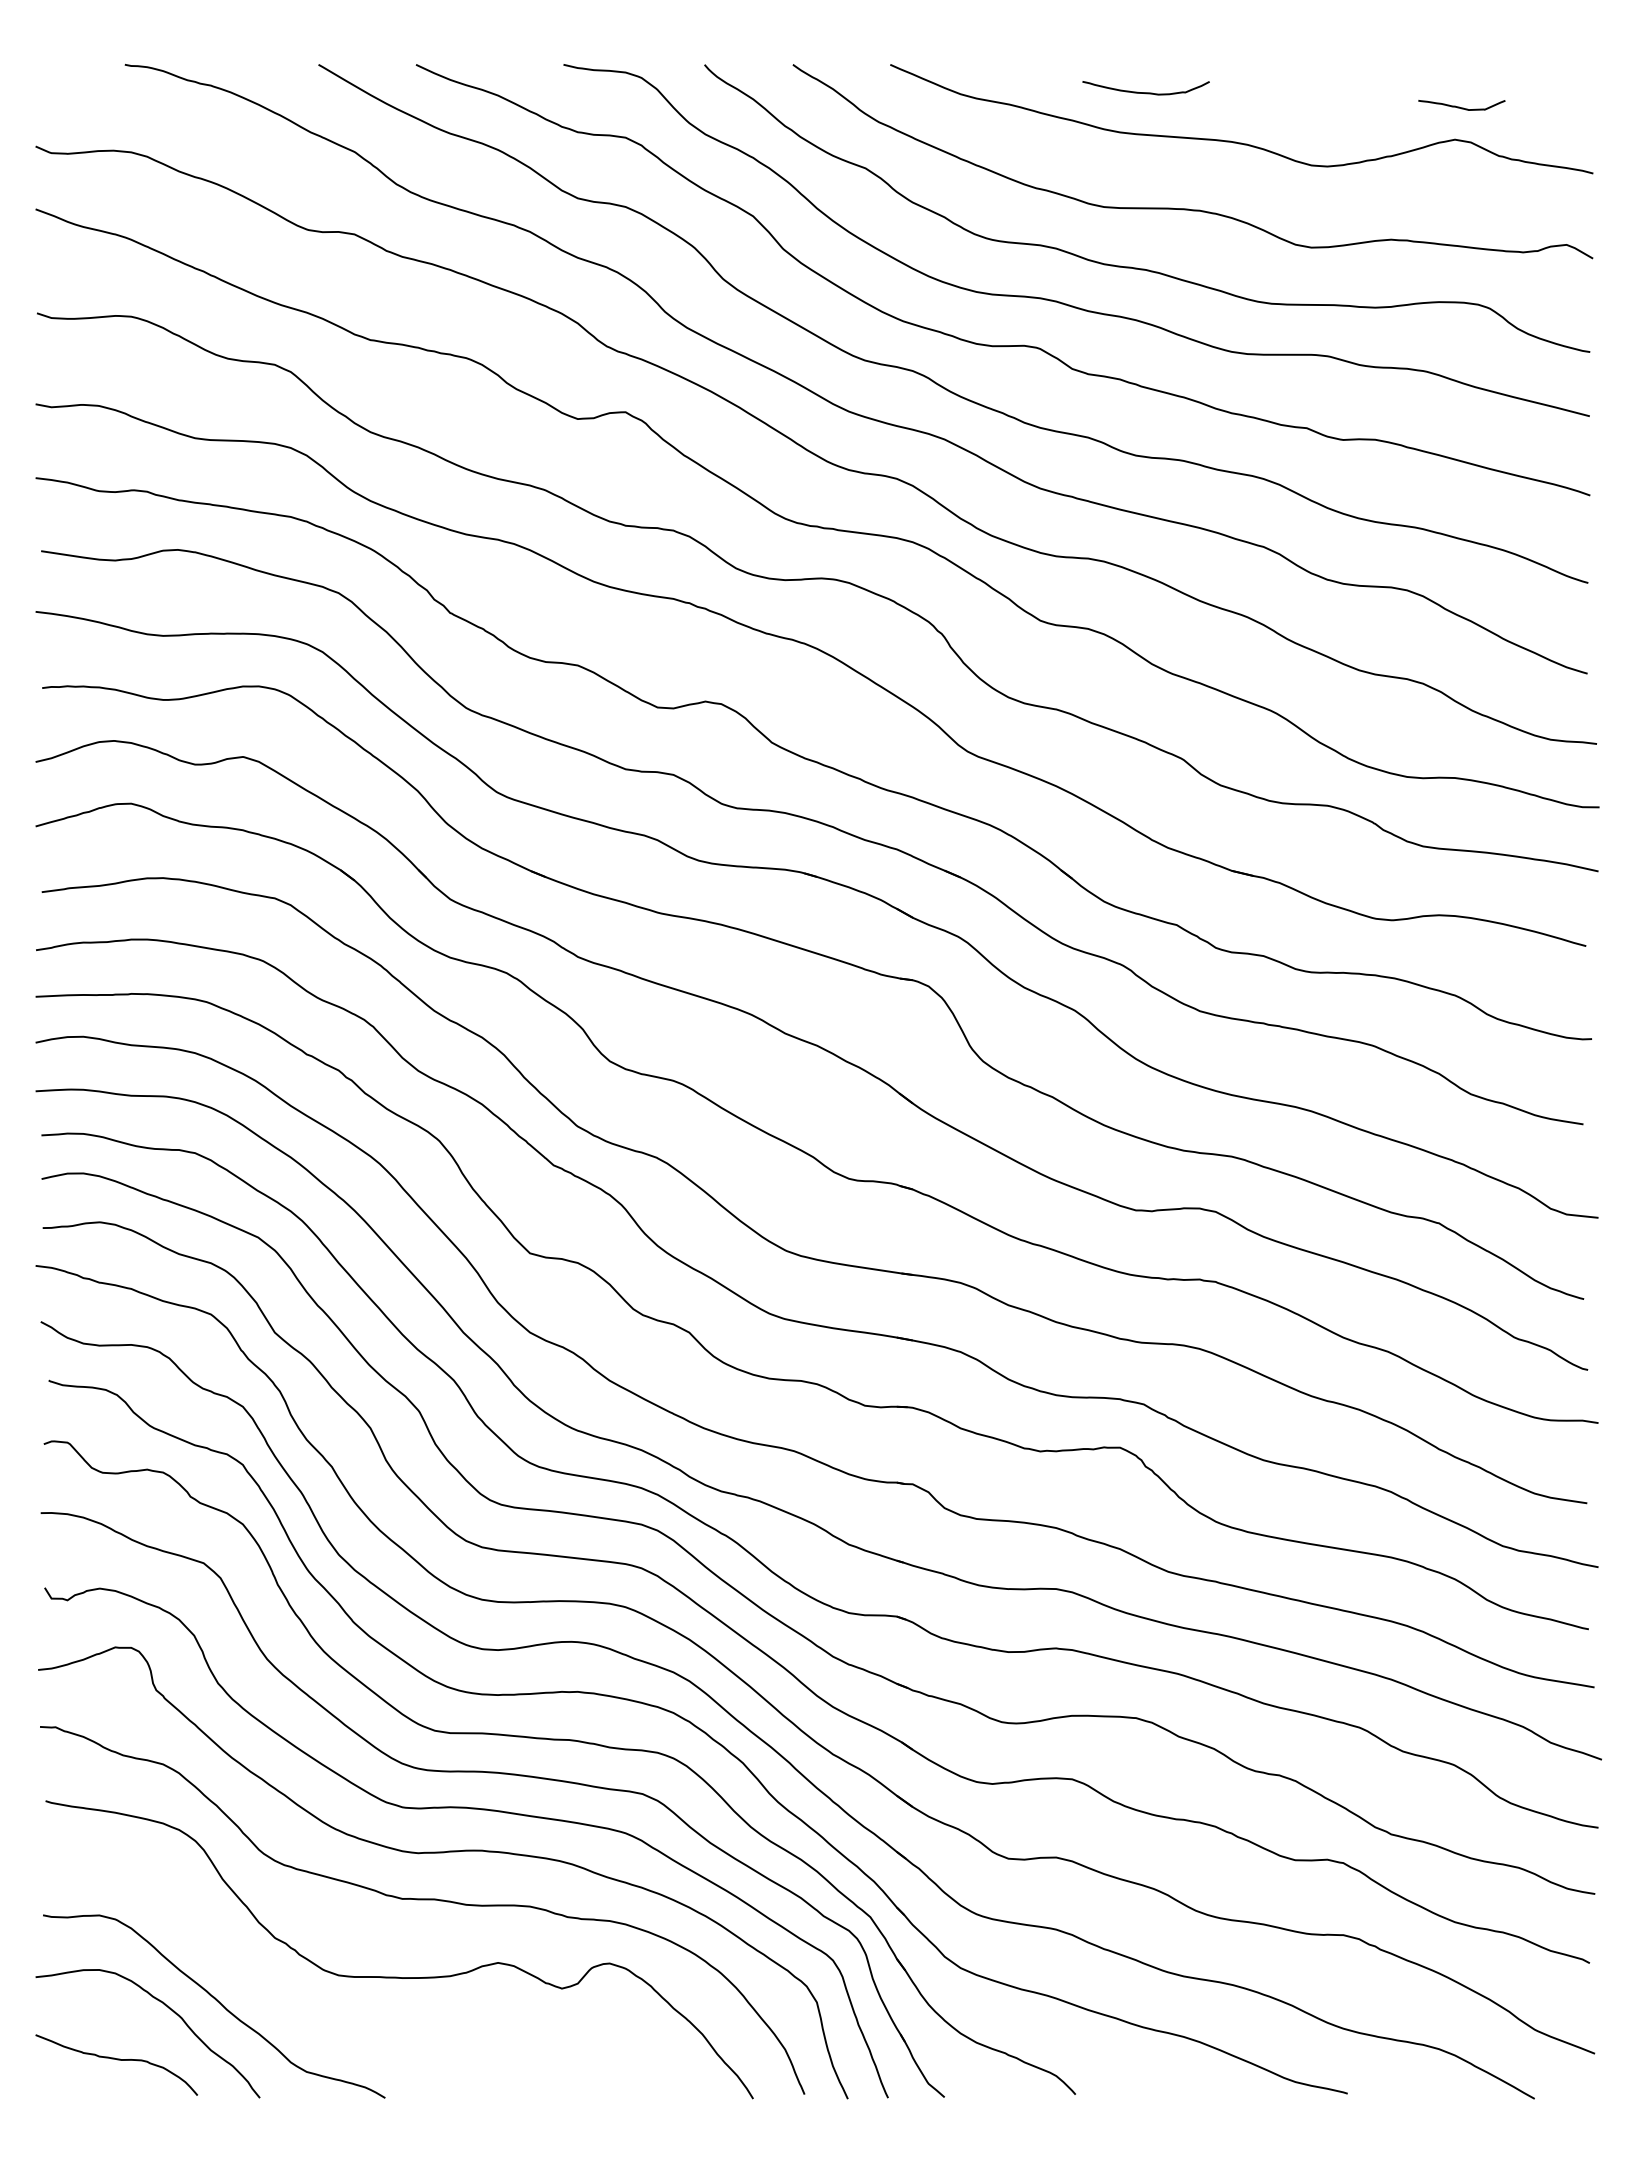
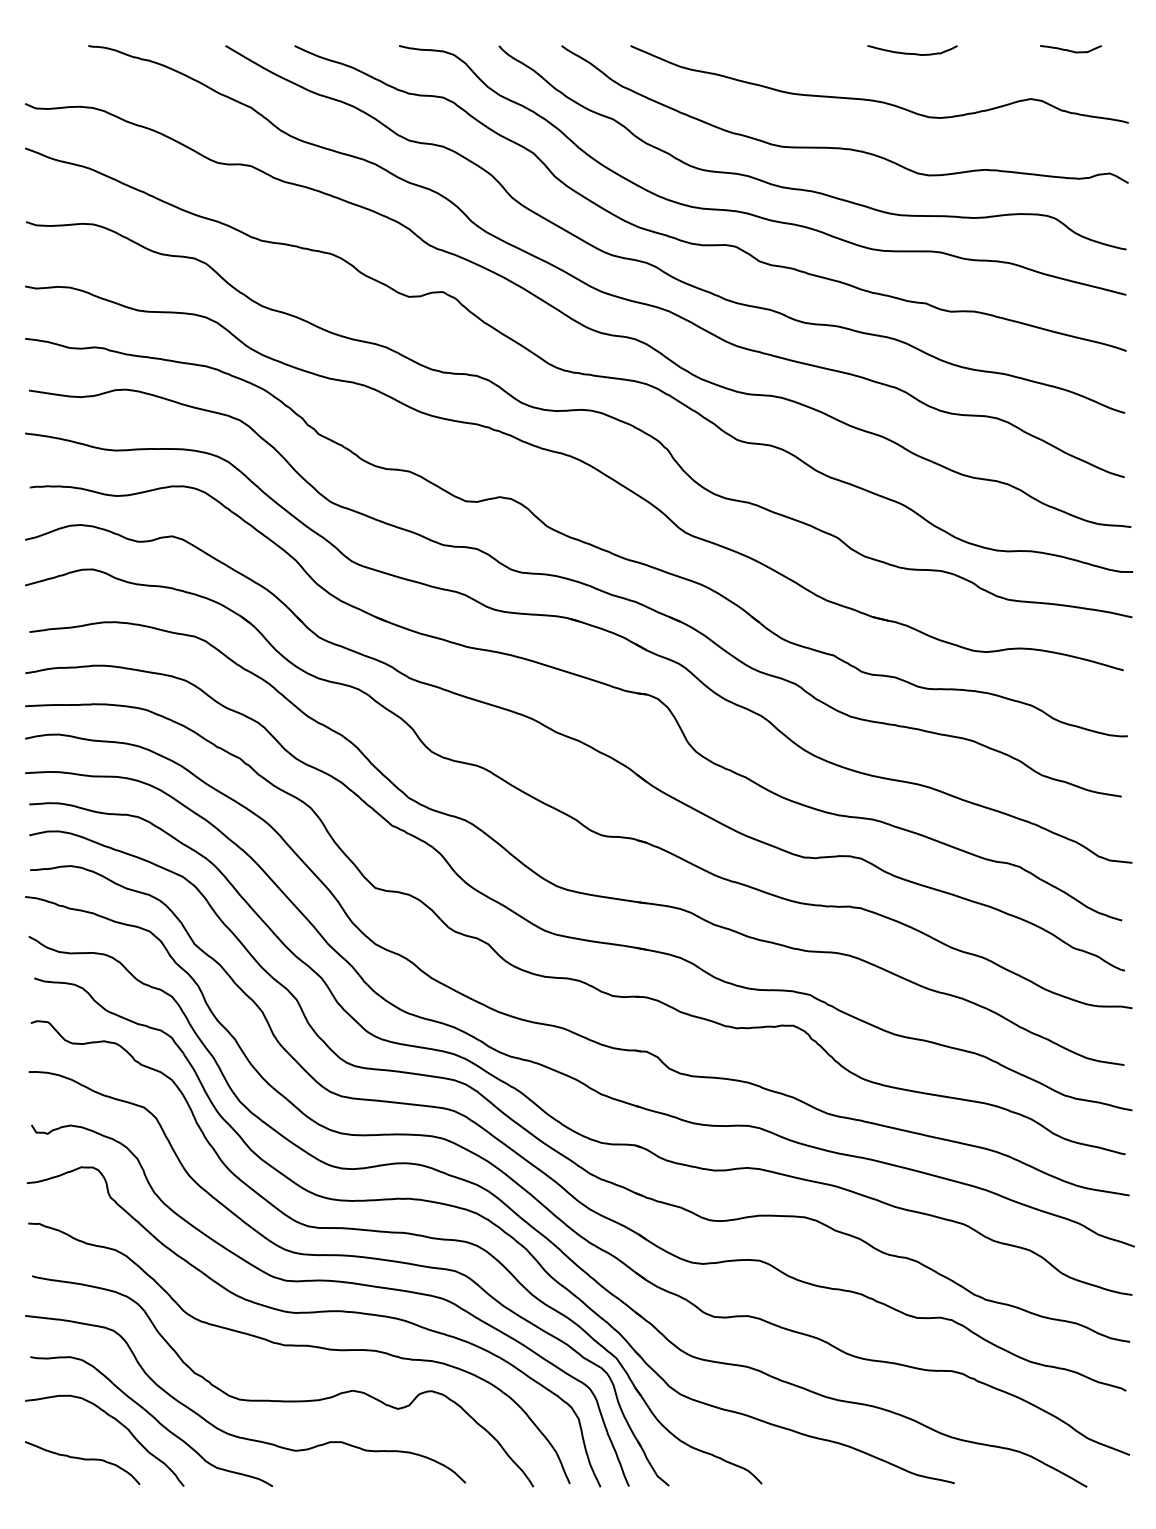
curve: (1145, 92) -> (912, 53), moved
curve: (1461, 107) -> (1070, 50), moved
curve: (334, 2026) -> (236, 1435), added

